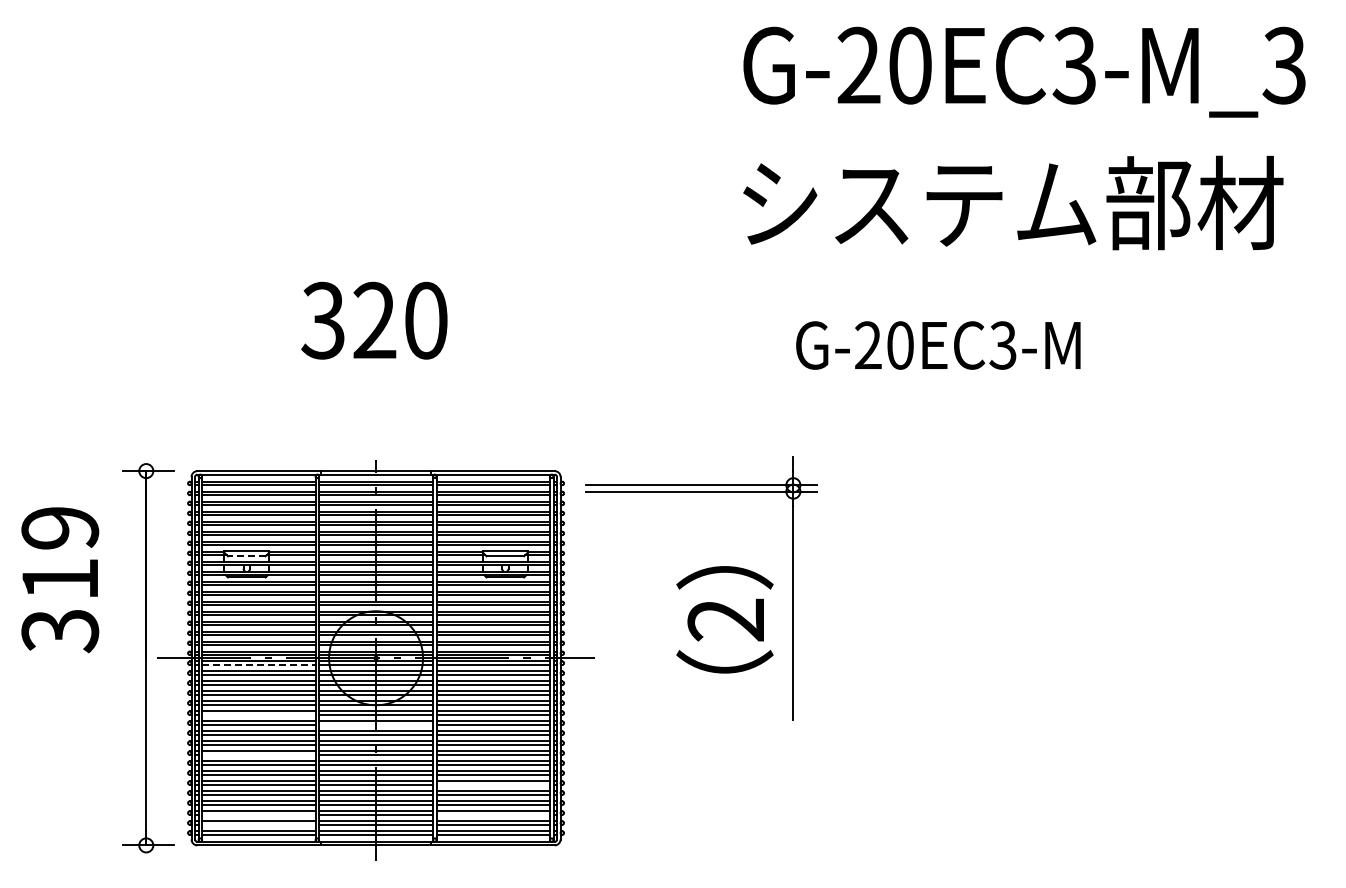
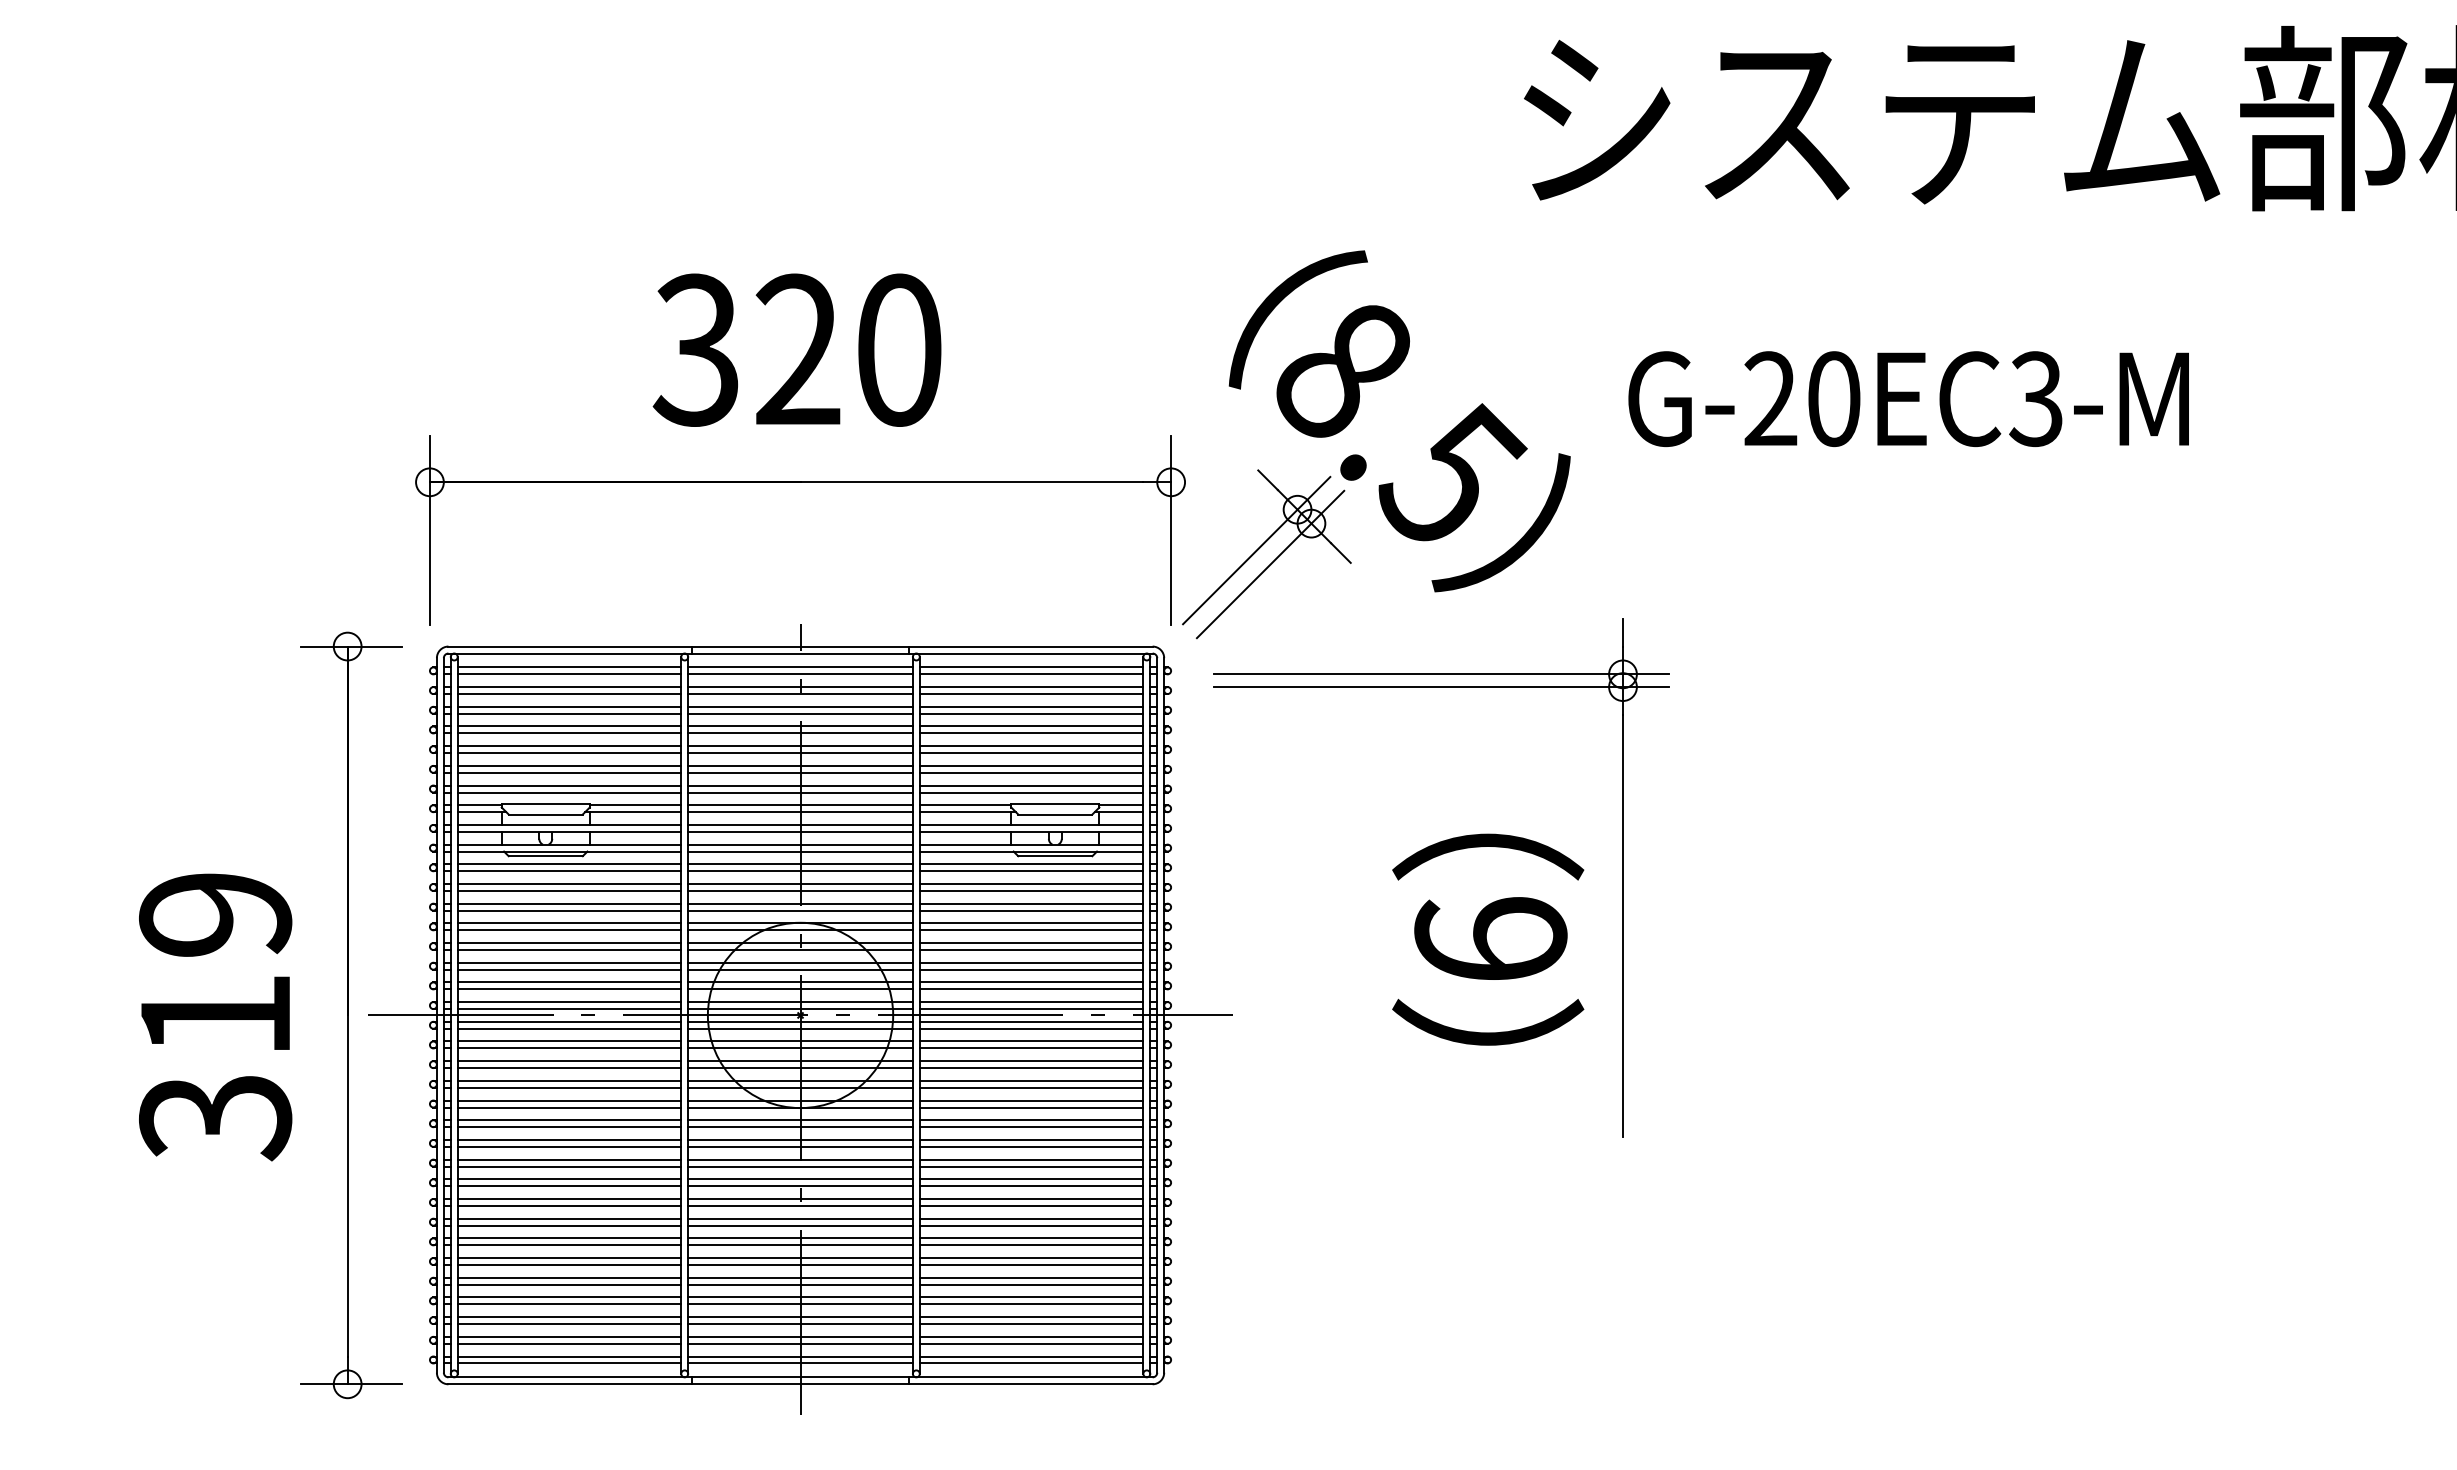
part: (473, 387) -> (992, 481), added
line: (246, 556) -> (545, 814), dashed -> solid
text: (60, 580) -> (216, 1017), moved
text: (726, 619) -> (1491, 939), 2 -> 6
line: (258, 665) -> (568, 1029), dashed -> solid
line: (258, 714) -> (568, 1126), added
line: (376, 724) -> (801, 1145), added
line: (258, 754) -> (568, 1205), added
line: (493, 784) -> (1031, 1264), added
line: (258, 814) -> (568, 1323), added
line: (493, 814) -> (1031, 1323), added
line: (258, 824) -> (568, 1343), added

